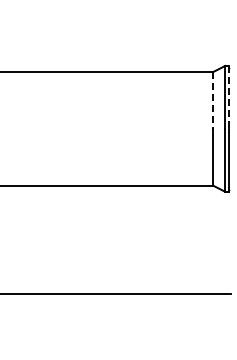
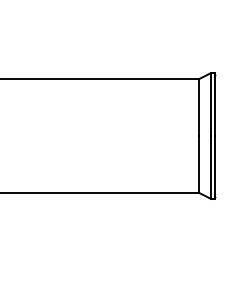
line: (229, 97) -> (215, 104), dashed -> solid
line: (213, 100) -> (199, 107), dashed -> solid

